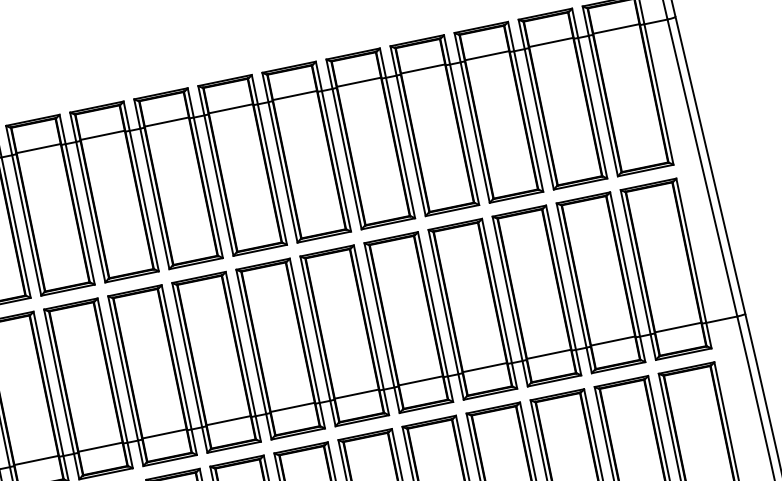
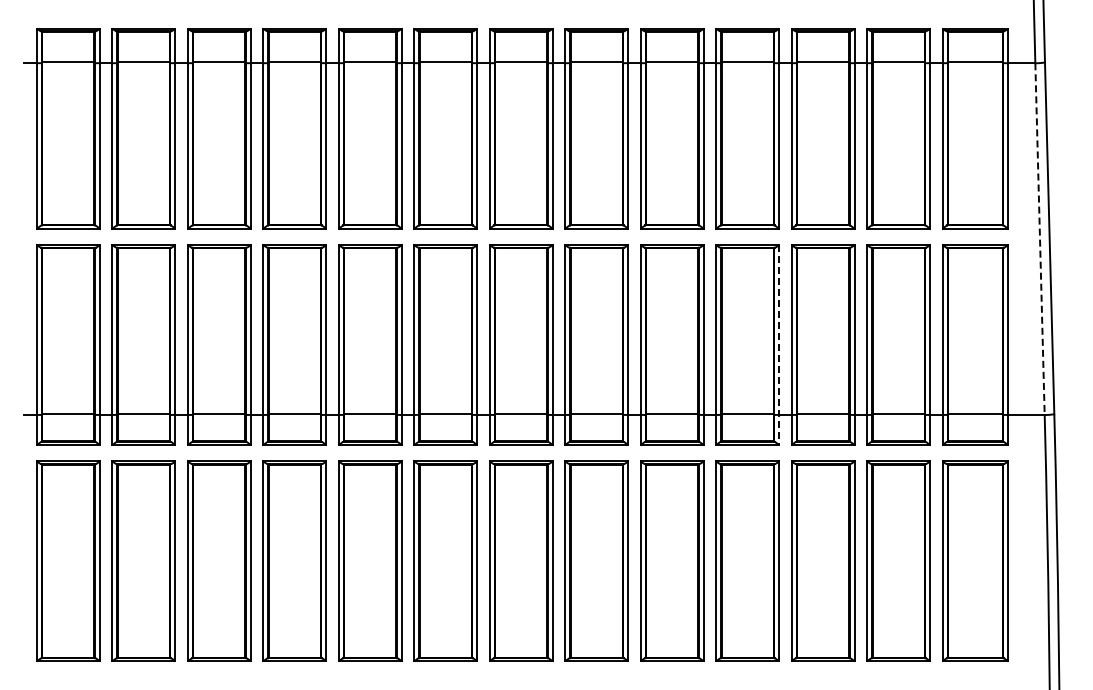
line: (702, 168) -> (1040, 239), solid -> dashed
line: (499, 304) -> (779, 345), solid -> dashed

